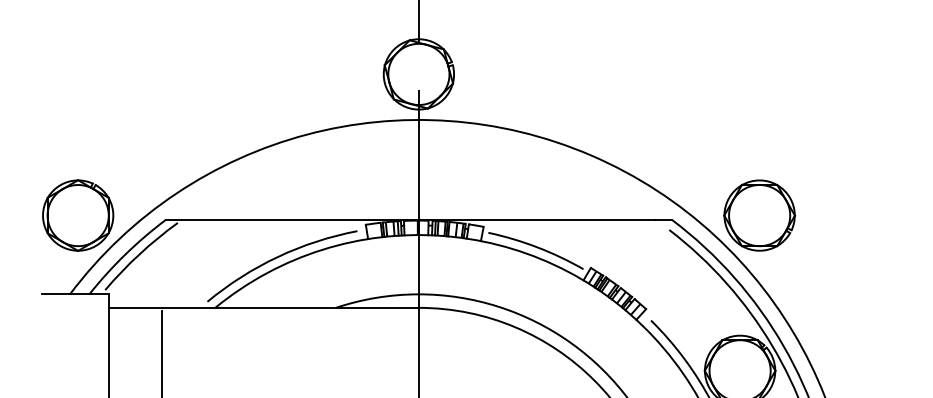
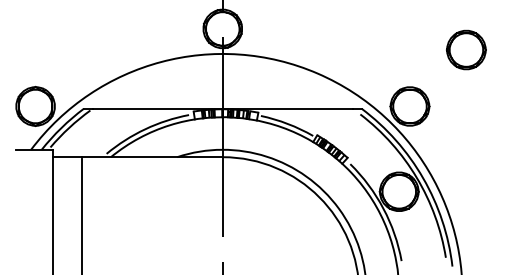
part: (862, 111) -> (466, 49), added

